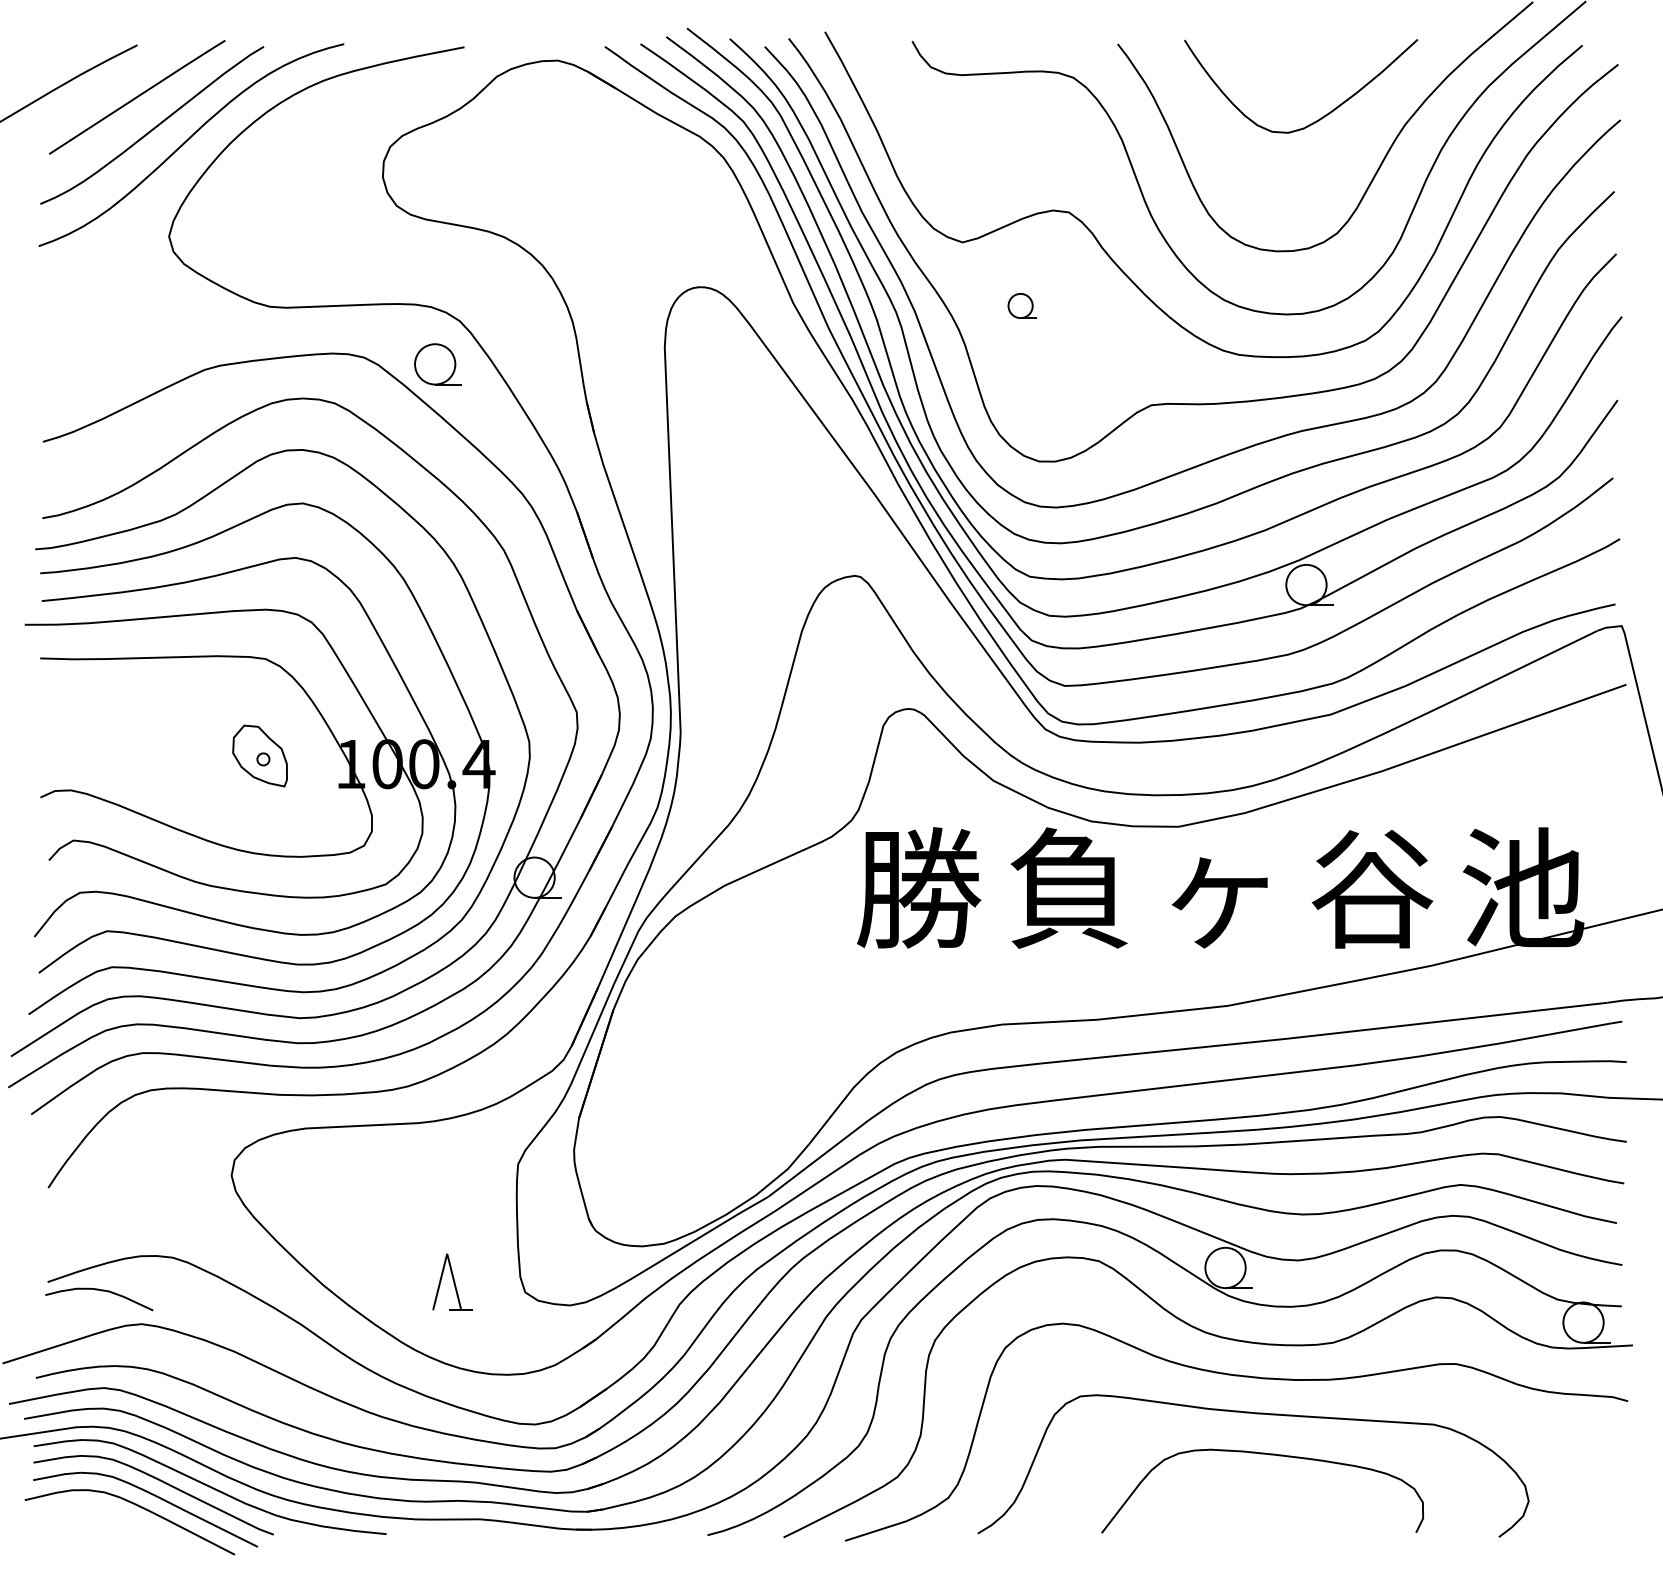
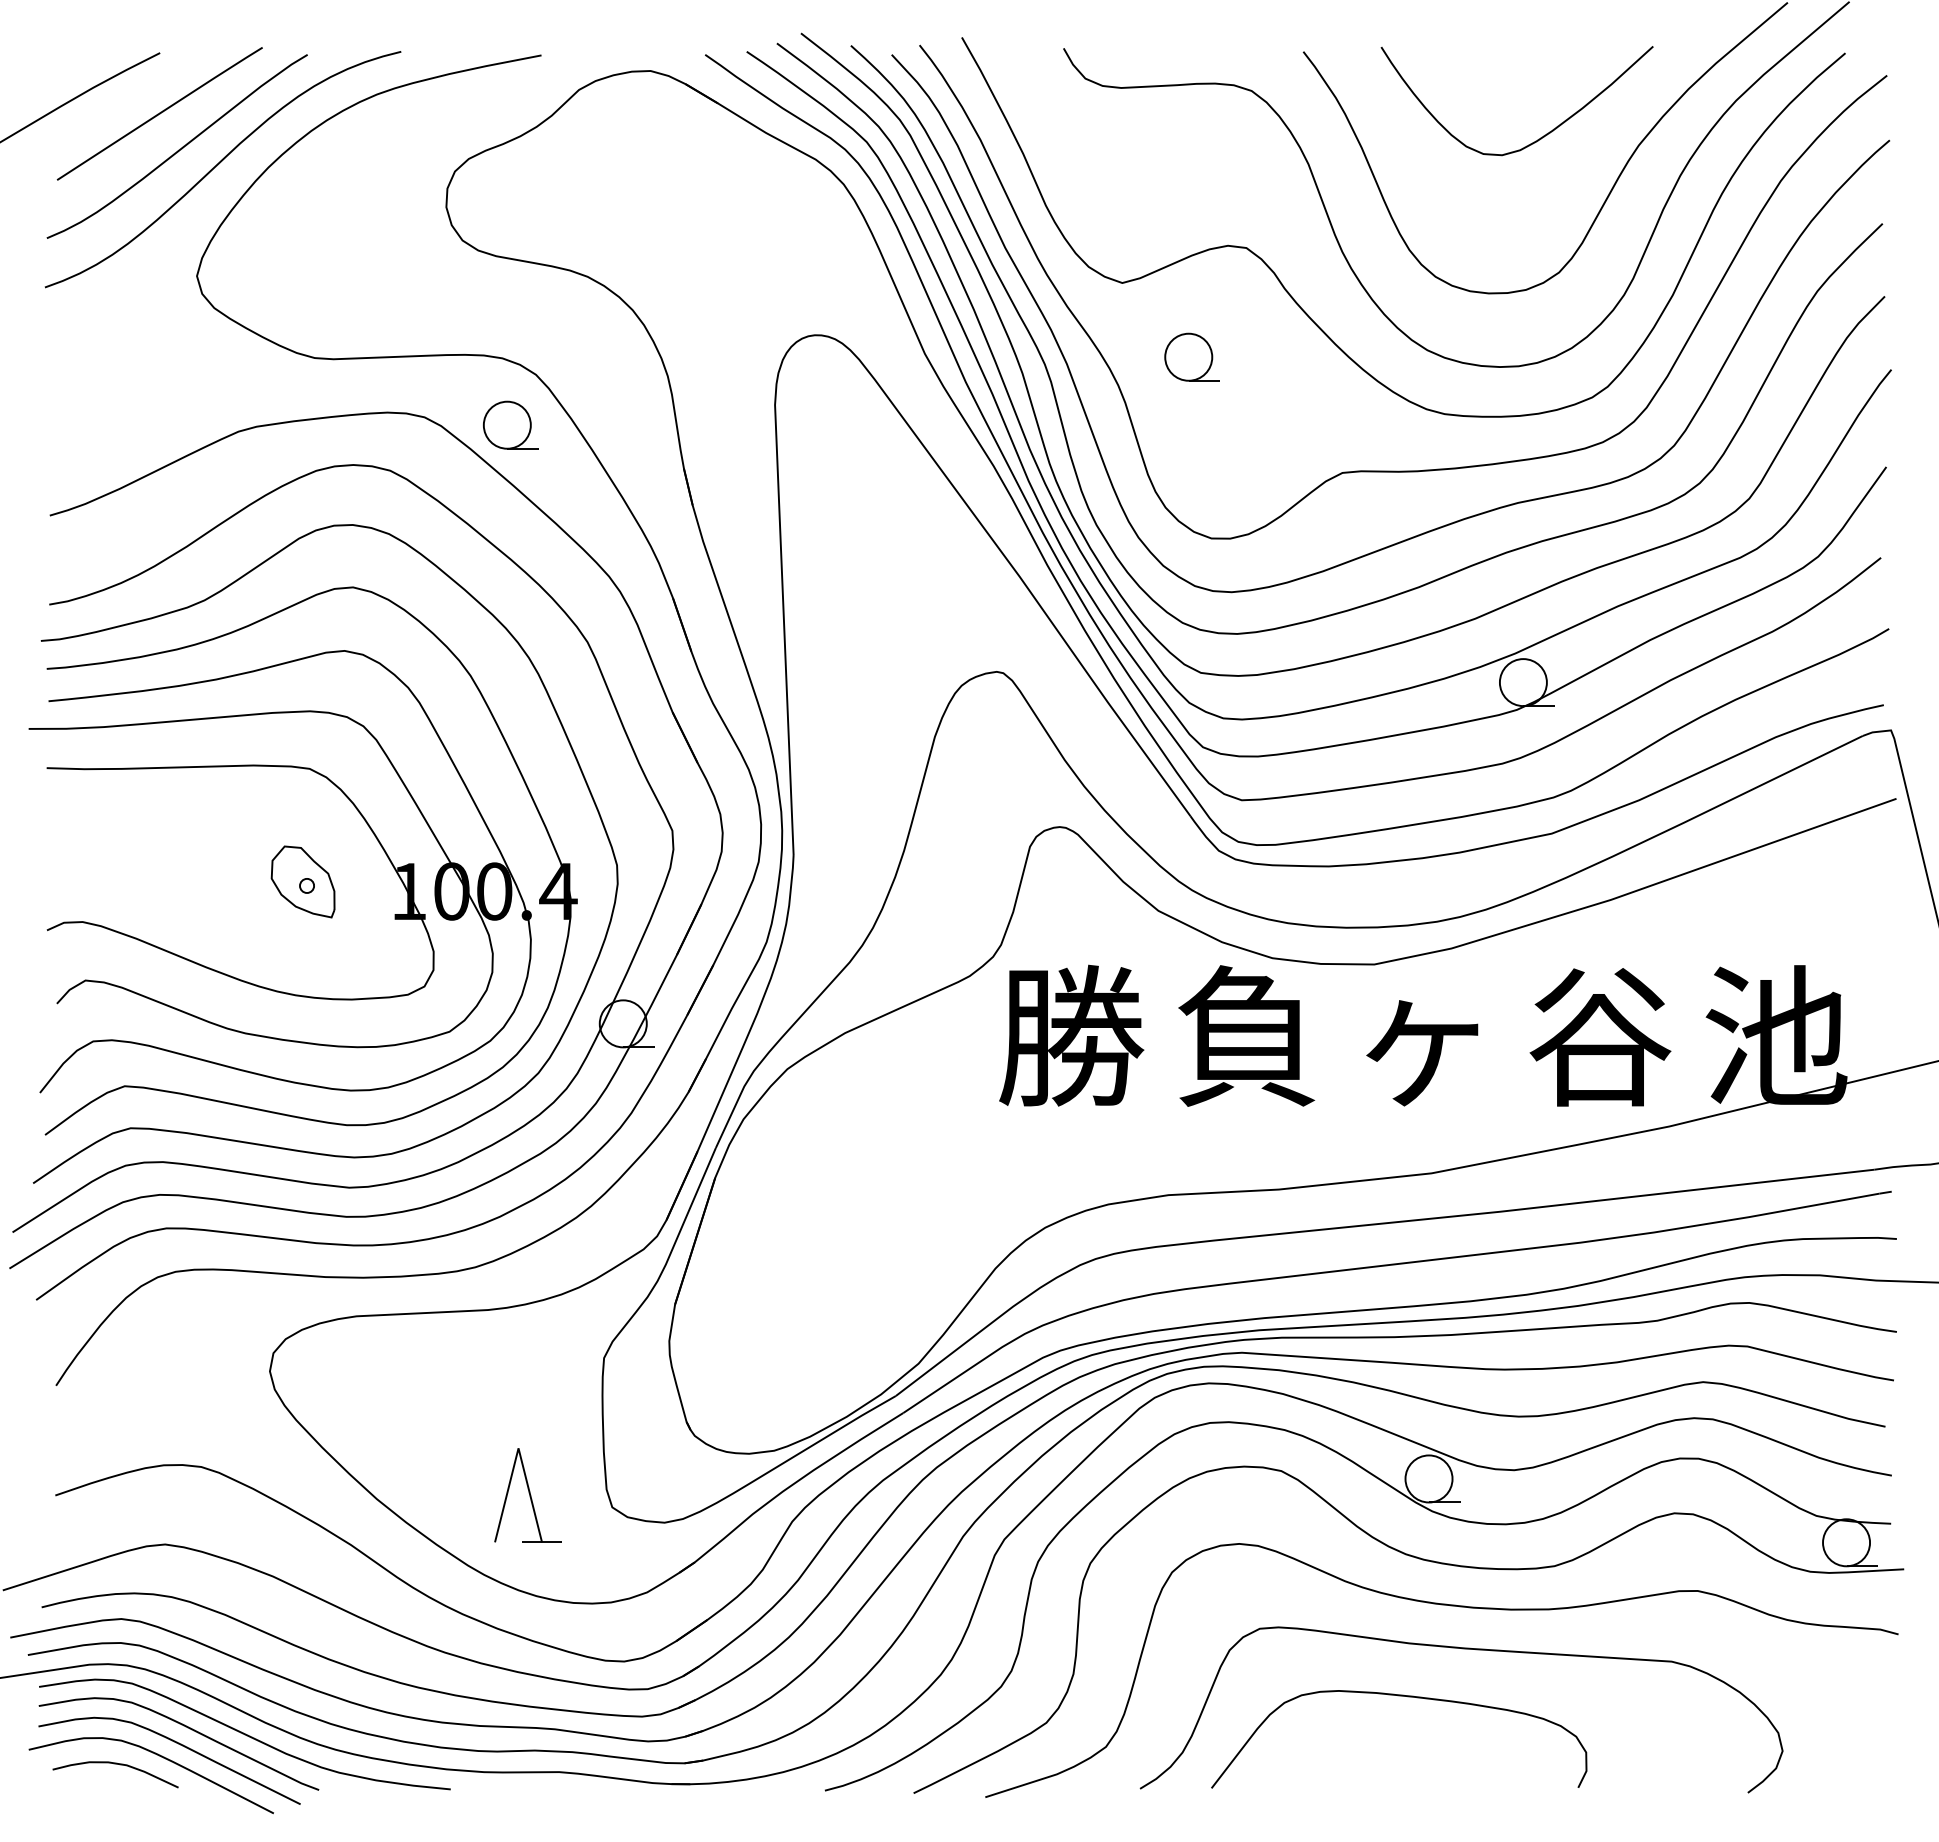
part: (1021, 305) -> (1191, 356), size x1.67
part: (452, 1282) -> (527, 1495), size x1.43
curve: (102, 1291) -> (119, 1765), moved
curve: (1269, 1455) -> (1407, 1697), moved

